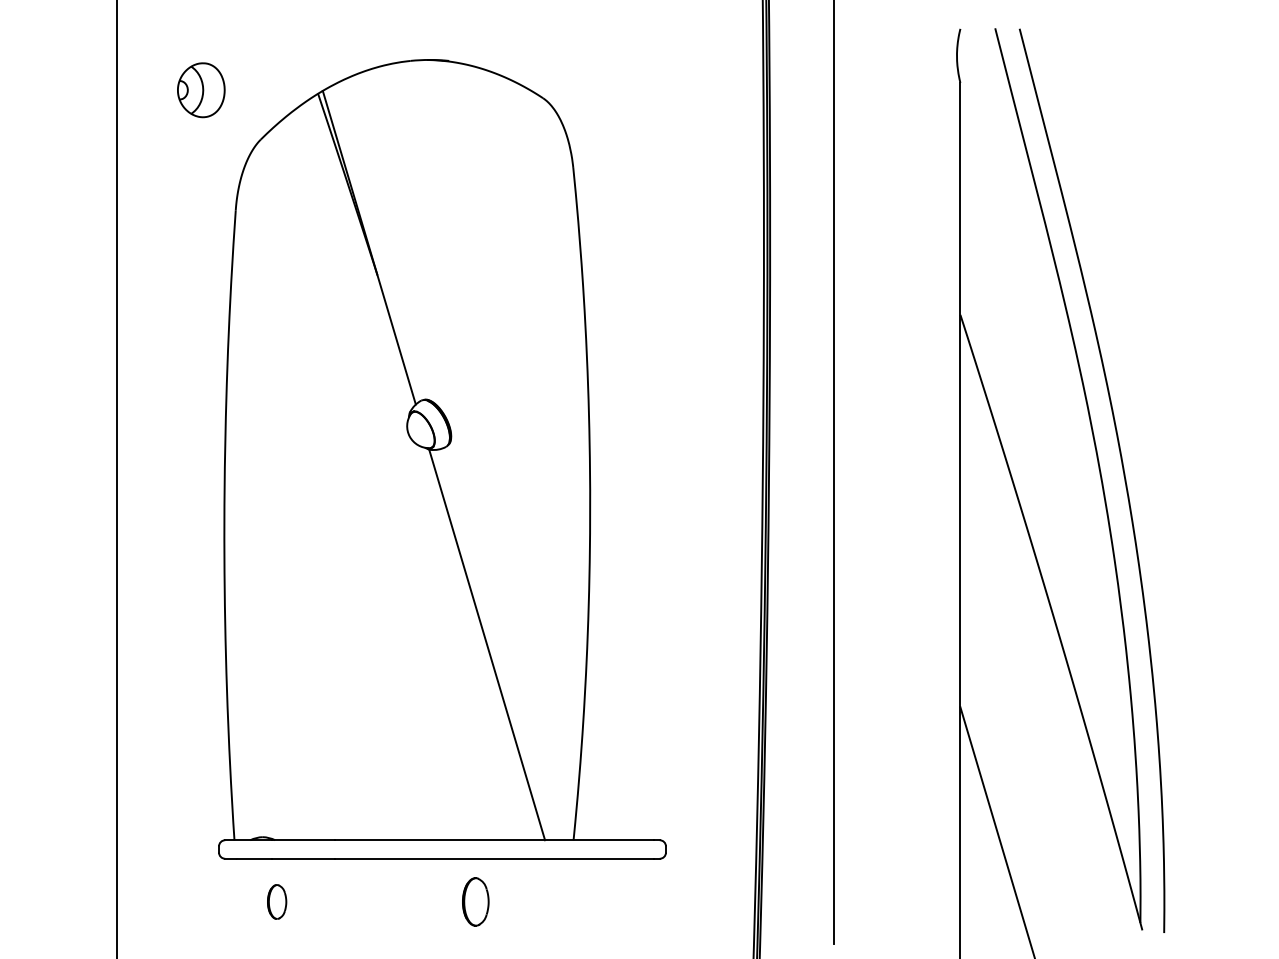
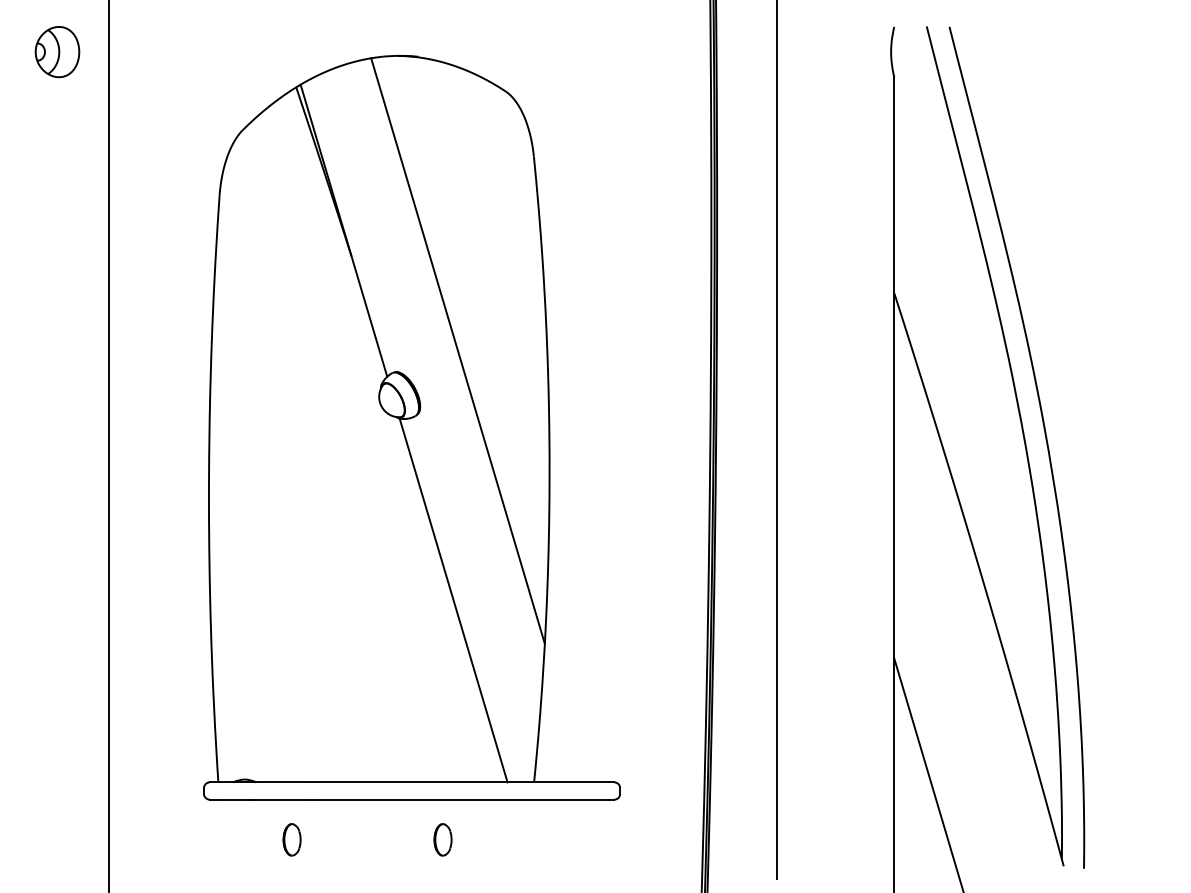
part: (201, 90) -> (57, 52), moved
line: (491, 376) -> (457, 350), added
part: (276, 901) -> (291, 839), moved
part: (475, 901) -> (442, 839), size x0.71

